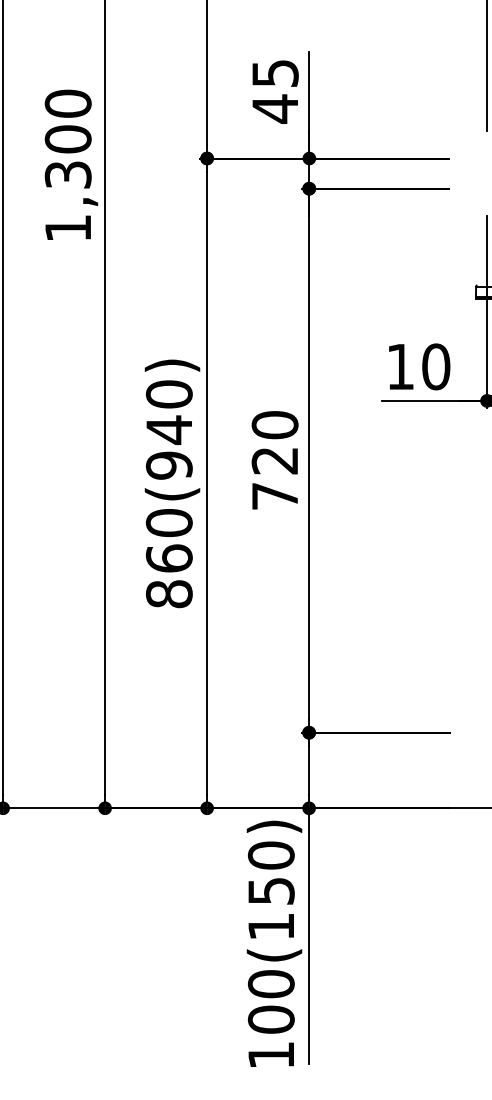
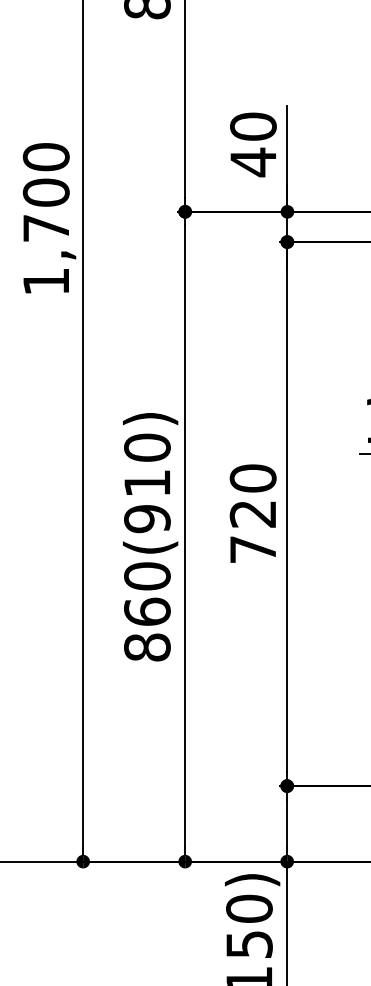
text: (274, 73) -> (252, 126), 45 -> 40
text: (67, 174) -> (45, 227), 1,300 -> 1,700
text: (168, 429) -> (146, 482), 860(940) -> 860(910)

